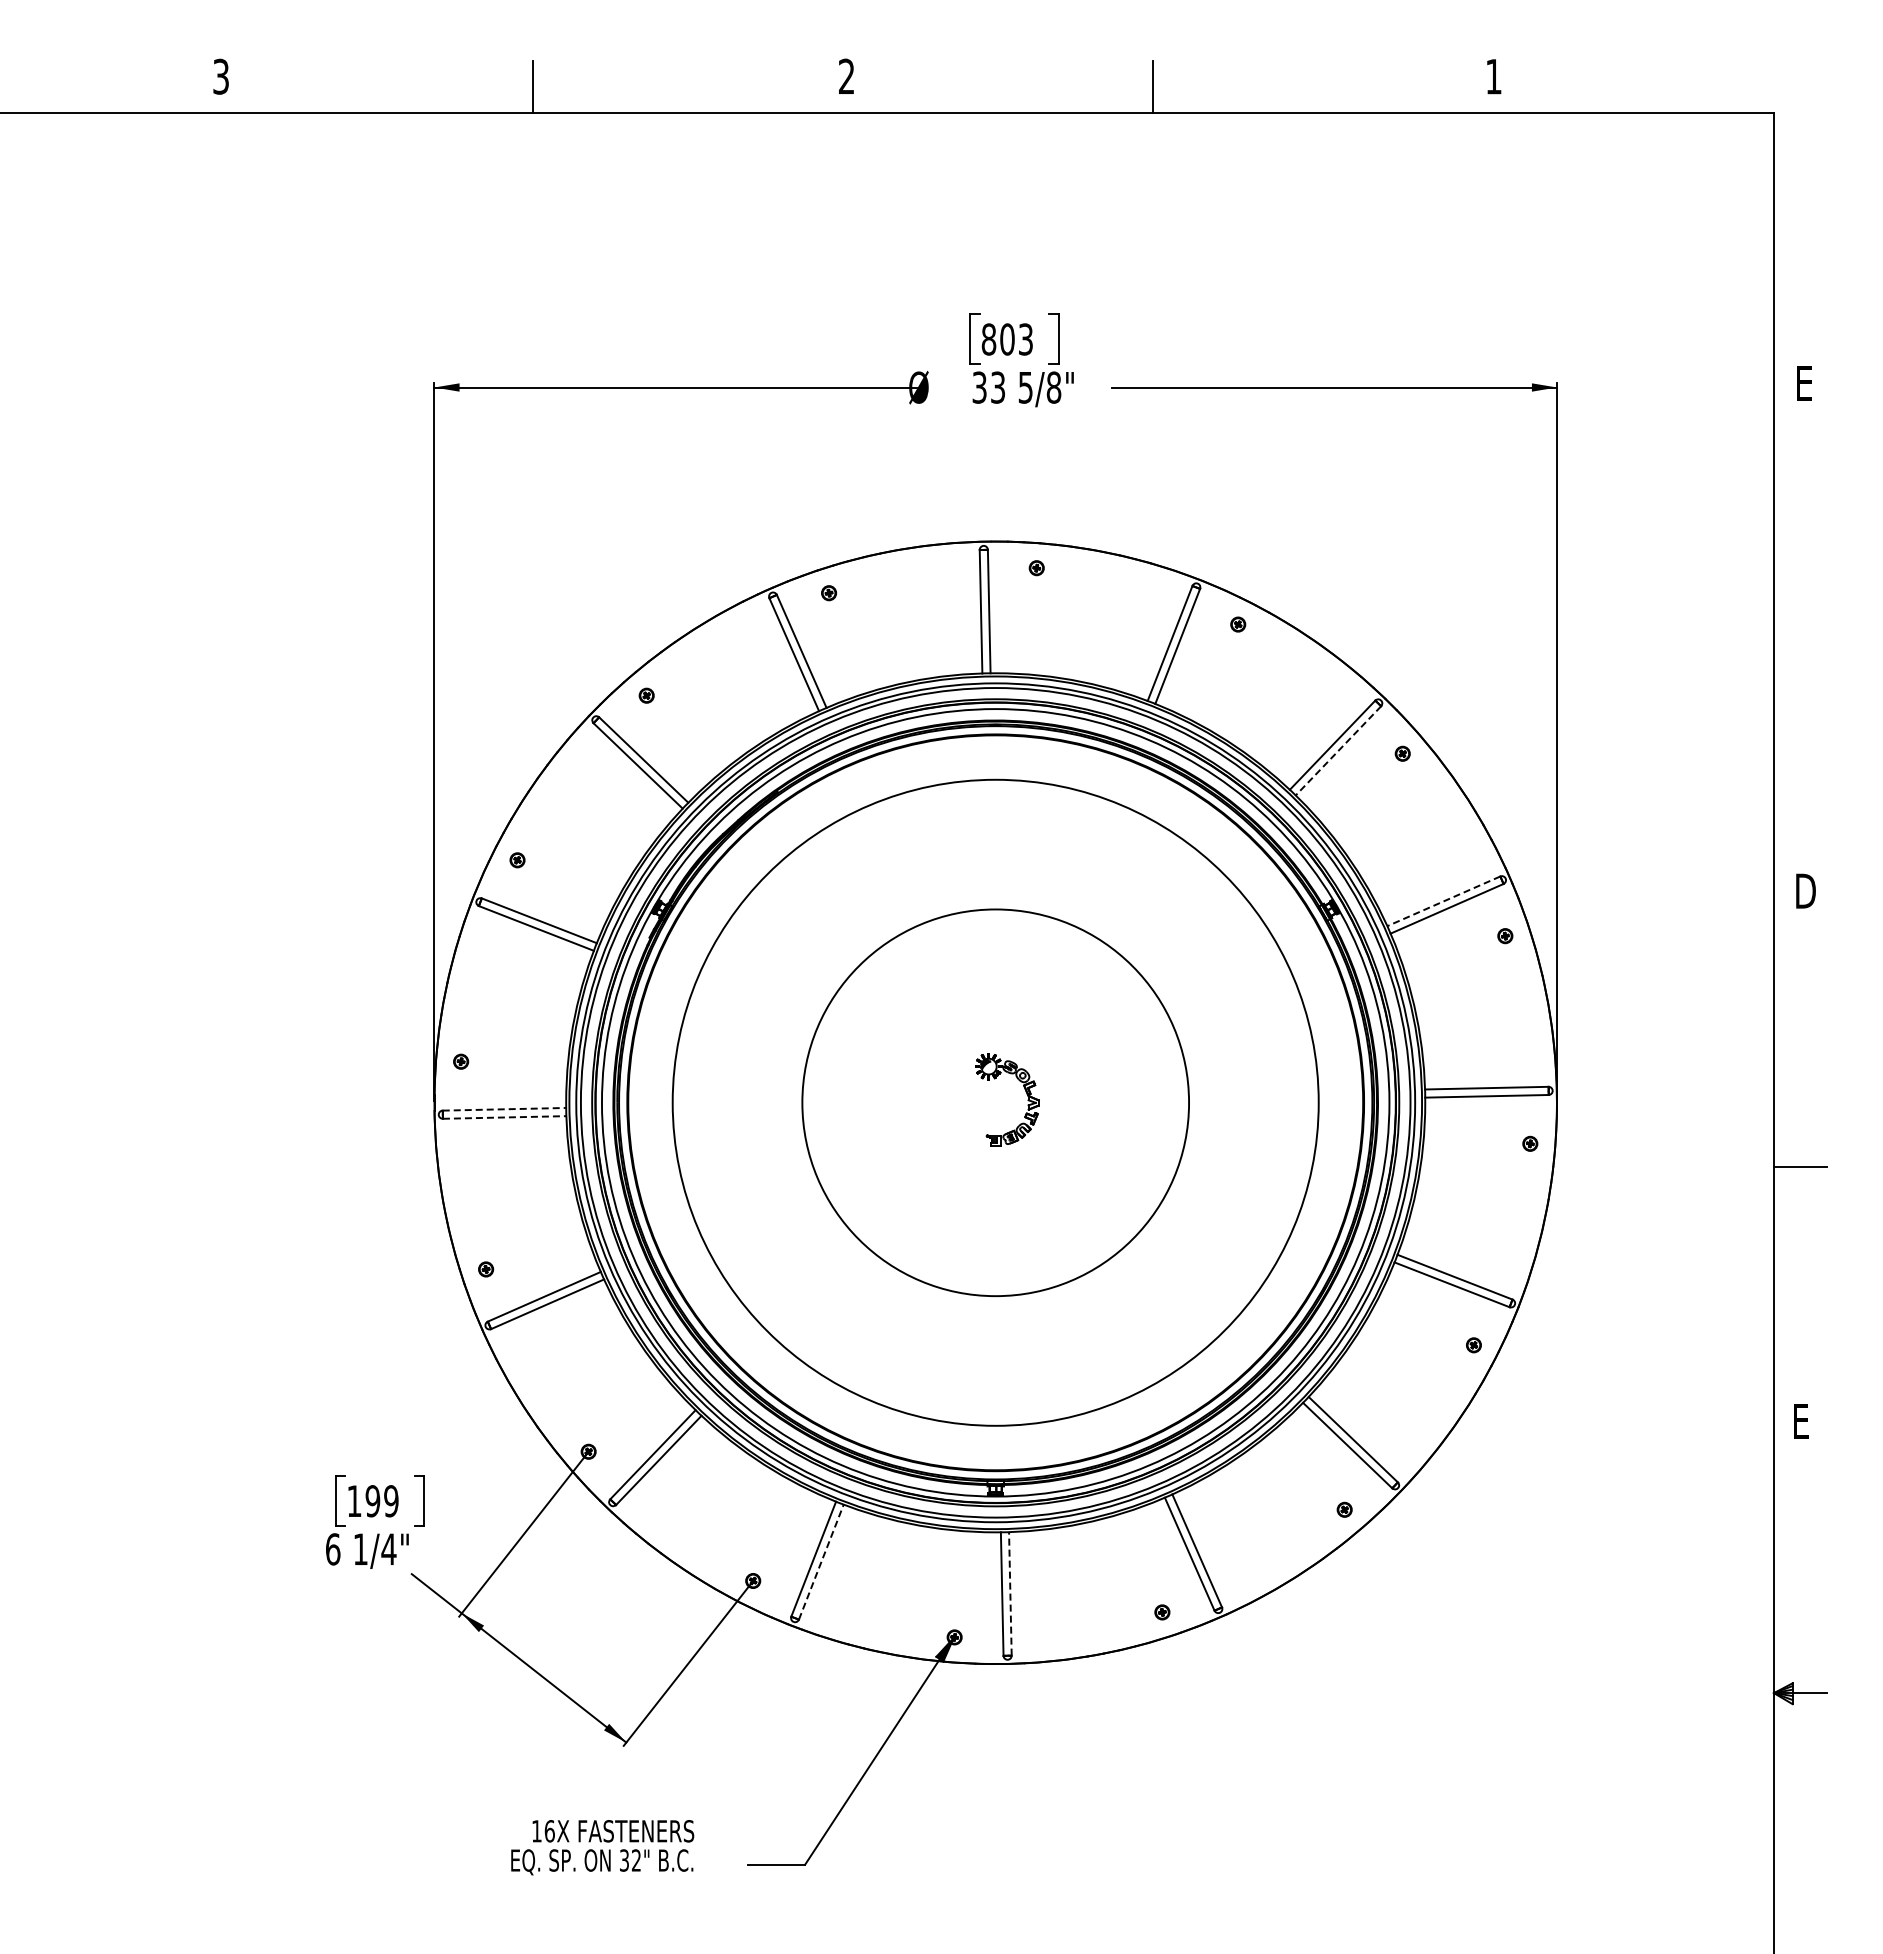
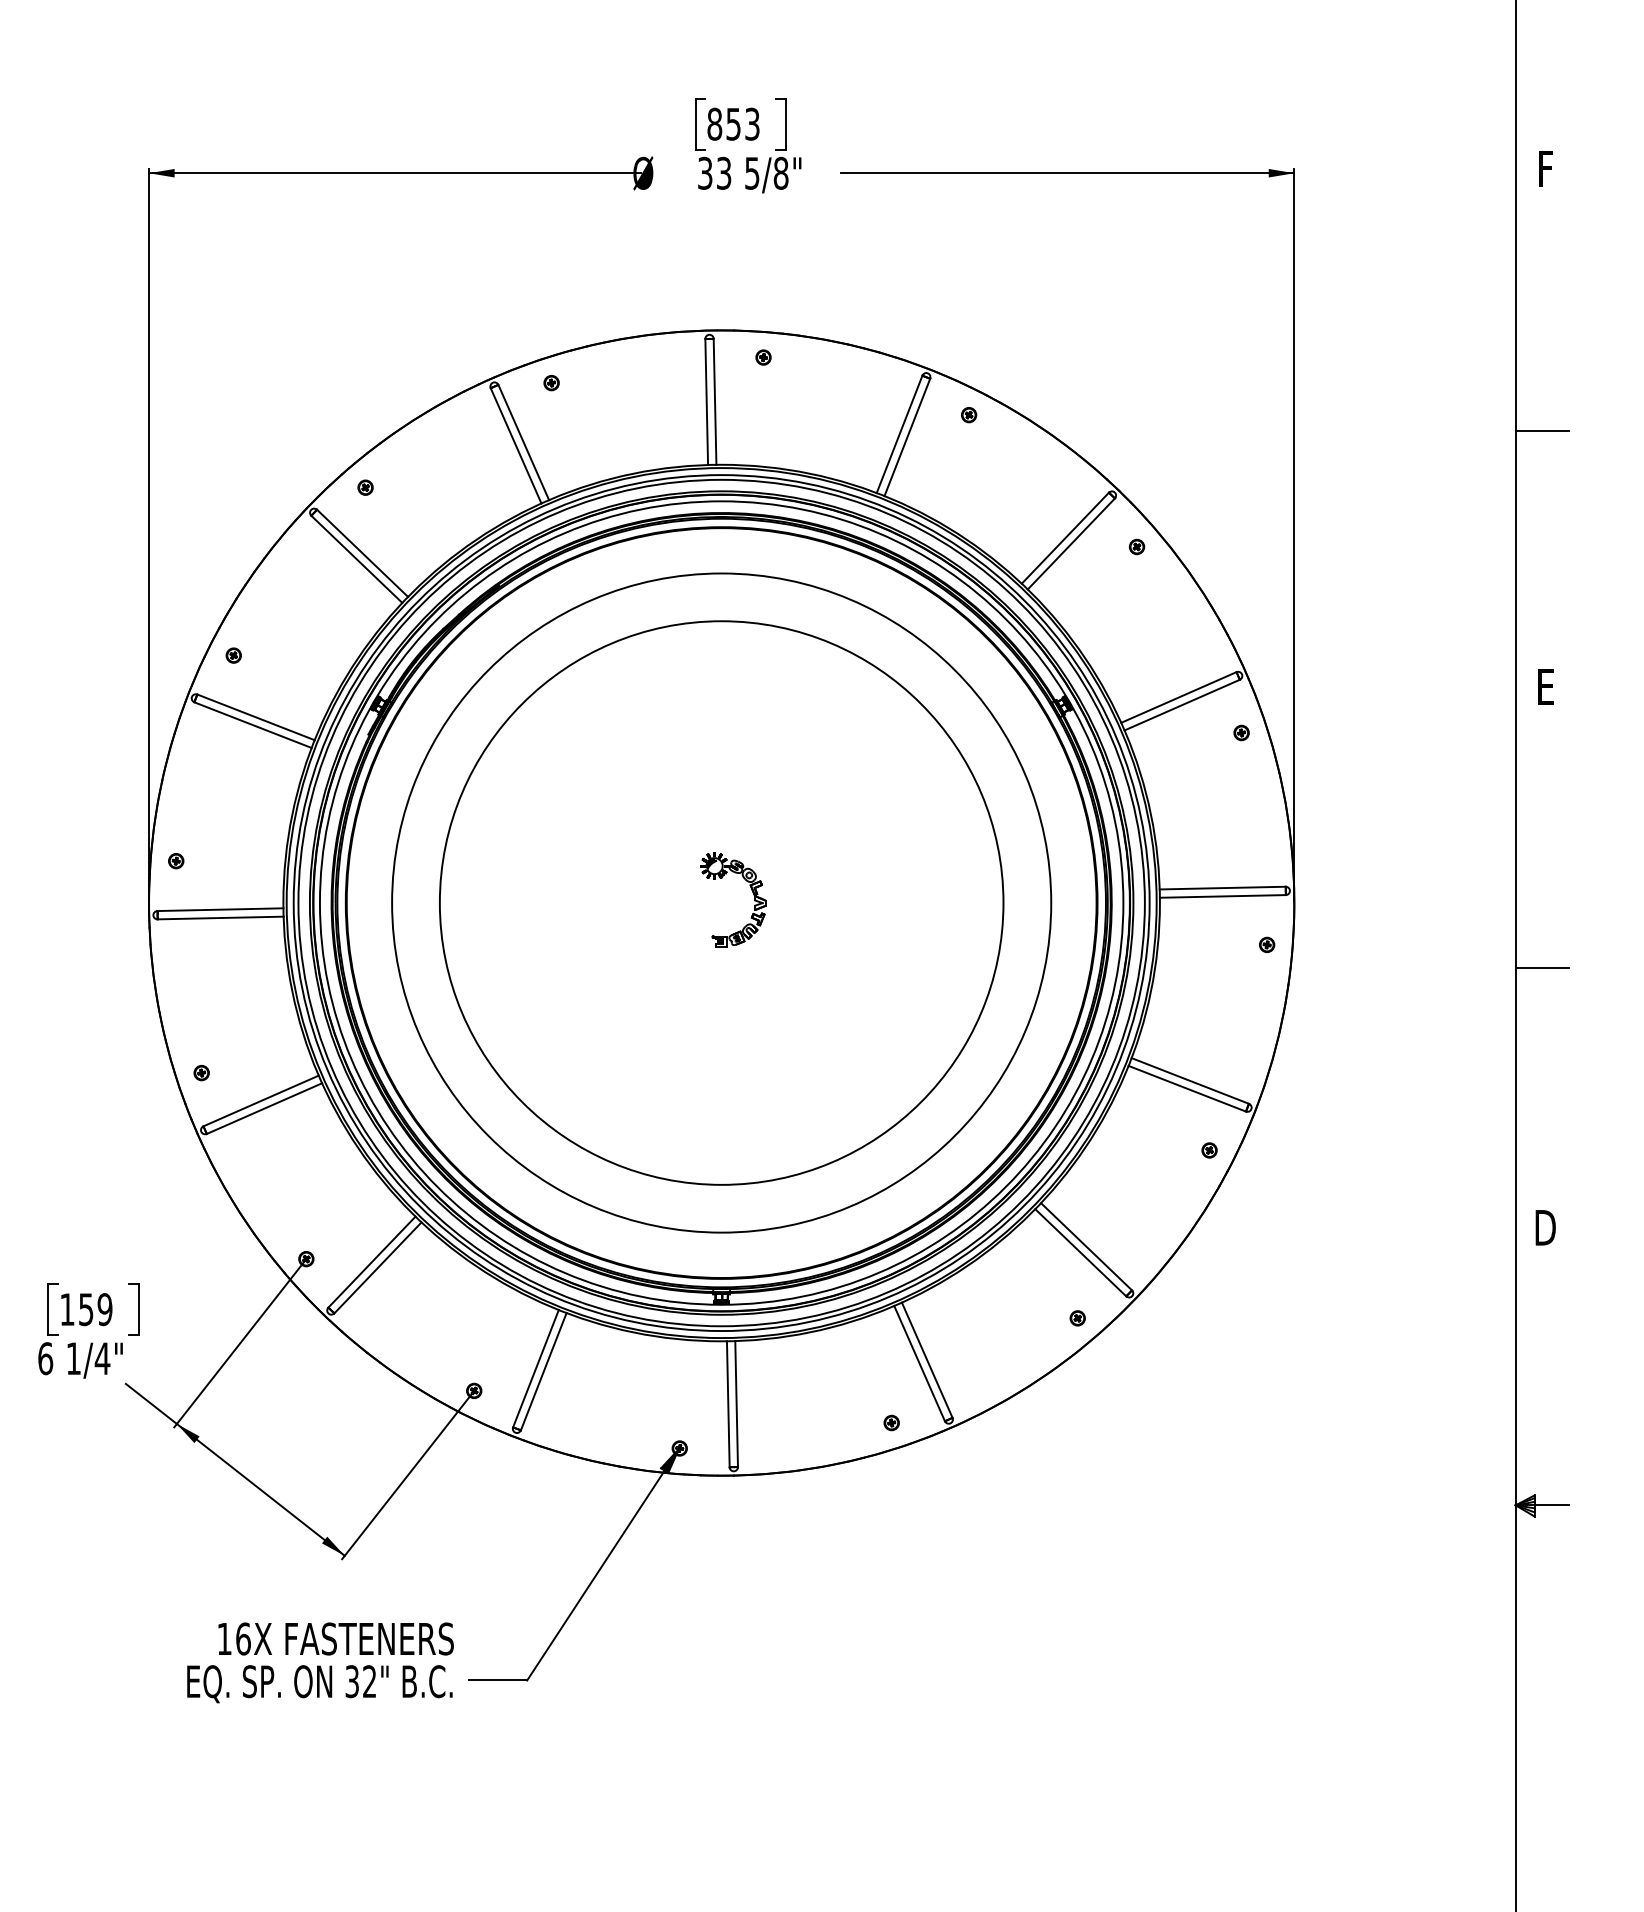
text: (1007, 339) -> (733, 124), 803 -> 853
text: (1805, 383) -> (1547, 169), E -> F
line: (1799, 639) -> (1541, 430), added
line: (1338, 750) -> (1071, 543), dashed -> solid
text: (1805, 890) -> (1547, 686), D -> E
line: (1443, 901) -> (1178, 697), dashed -> solid
circle: (995, 1102) -> (721, 902), size x1.43
line: (504, 1109) -> (220, 909), dashed -> solid
line: (504, 1117) -> (220, 918), dashed -> solid
text: (1803, 1420) -> (1545, 1227), E -> D
text: (372, 1501) -> (85, 1309), 199 -> 159
line: (821, 1562) -> (543, 1372), dashed -> solid
line: (1010, 1593) -> (736, 1403), dashed -> solid
part: (602, 1847) -> (320, 1662), size x1.43

